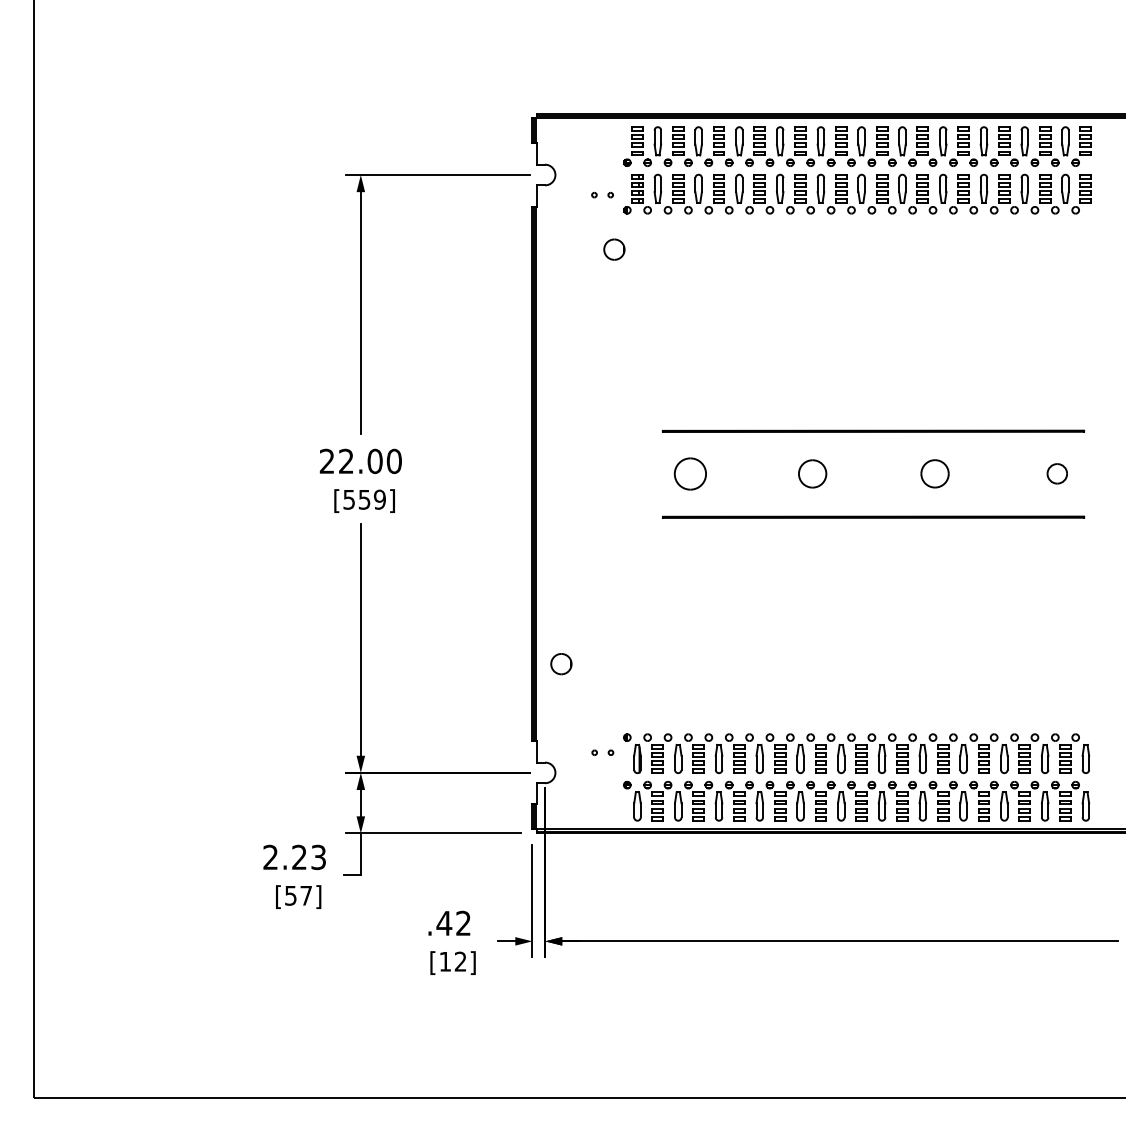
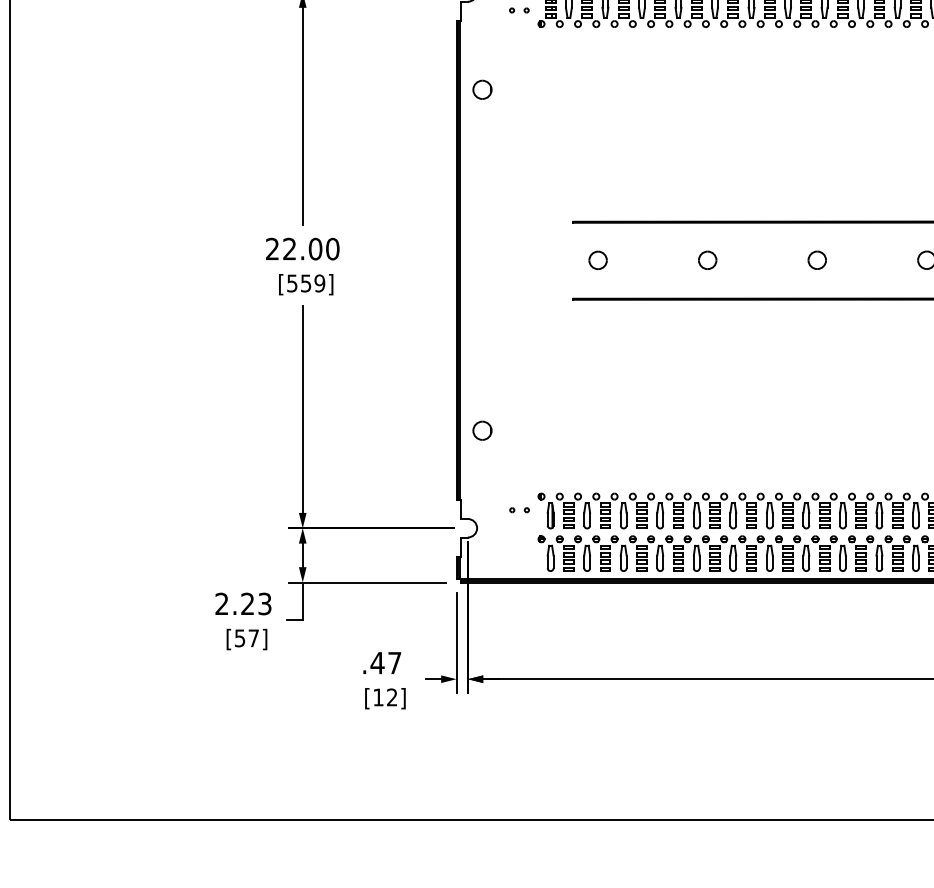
part: (614, 249) -> (482, 89), moved
part: (690, 473) -> (598, 259), size x0.62
part: (812, 473) -> (707, 259), size x0.71
part: (934, 473) -> (816, 259), size x0.71
text: (463, 922) -> (394, 662), .42 -> .47

